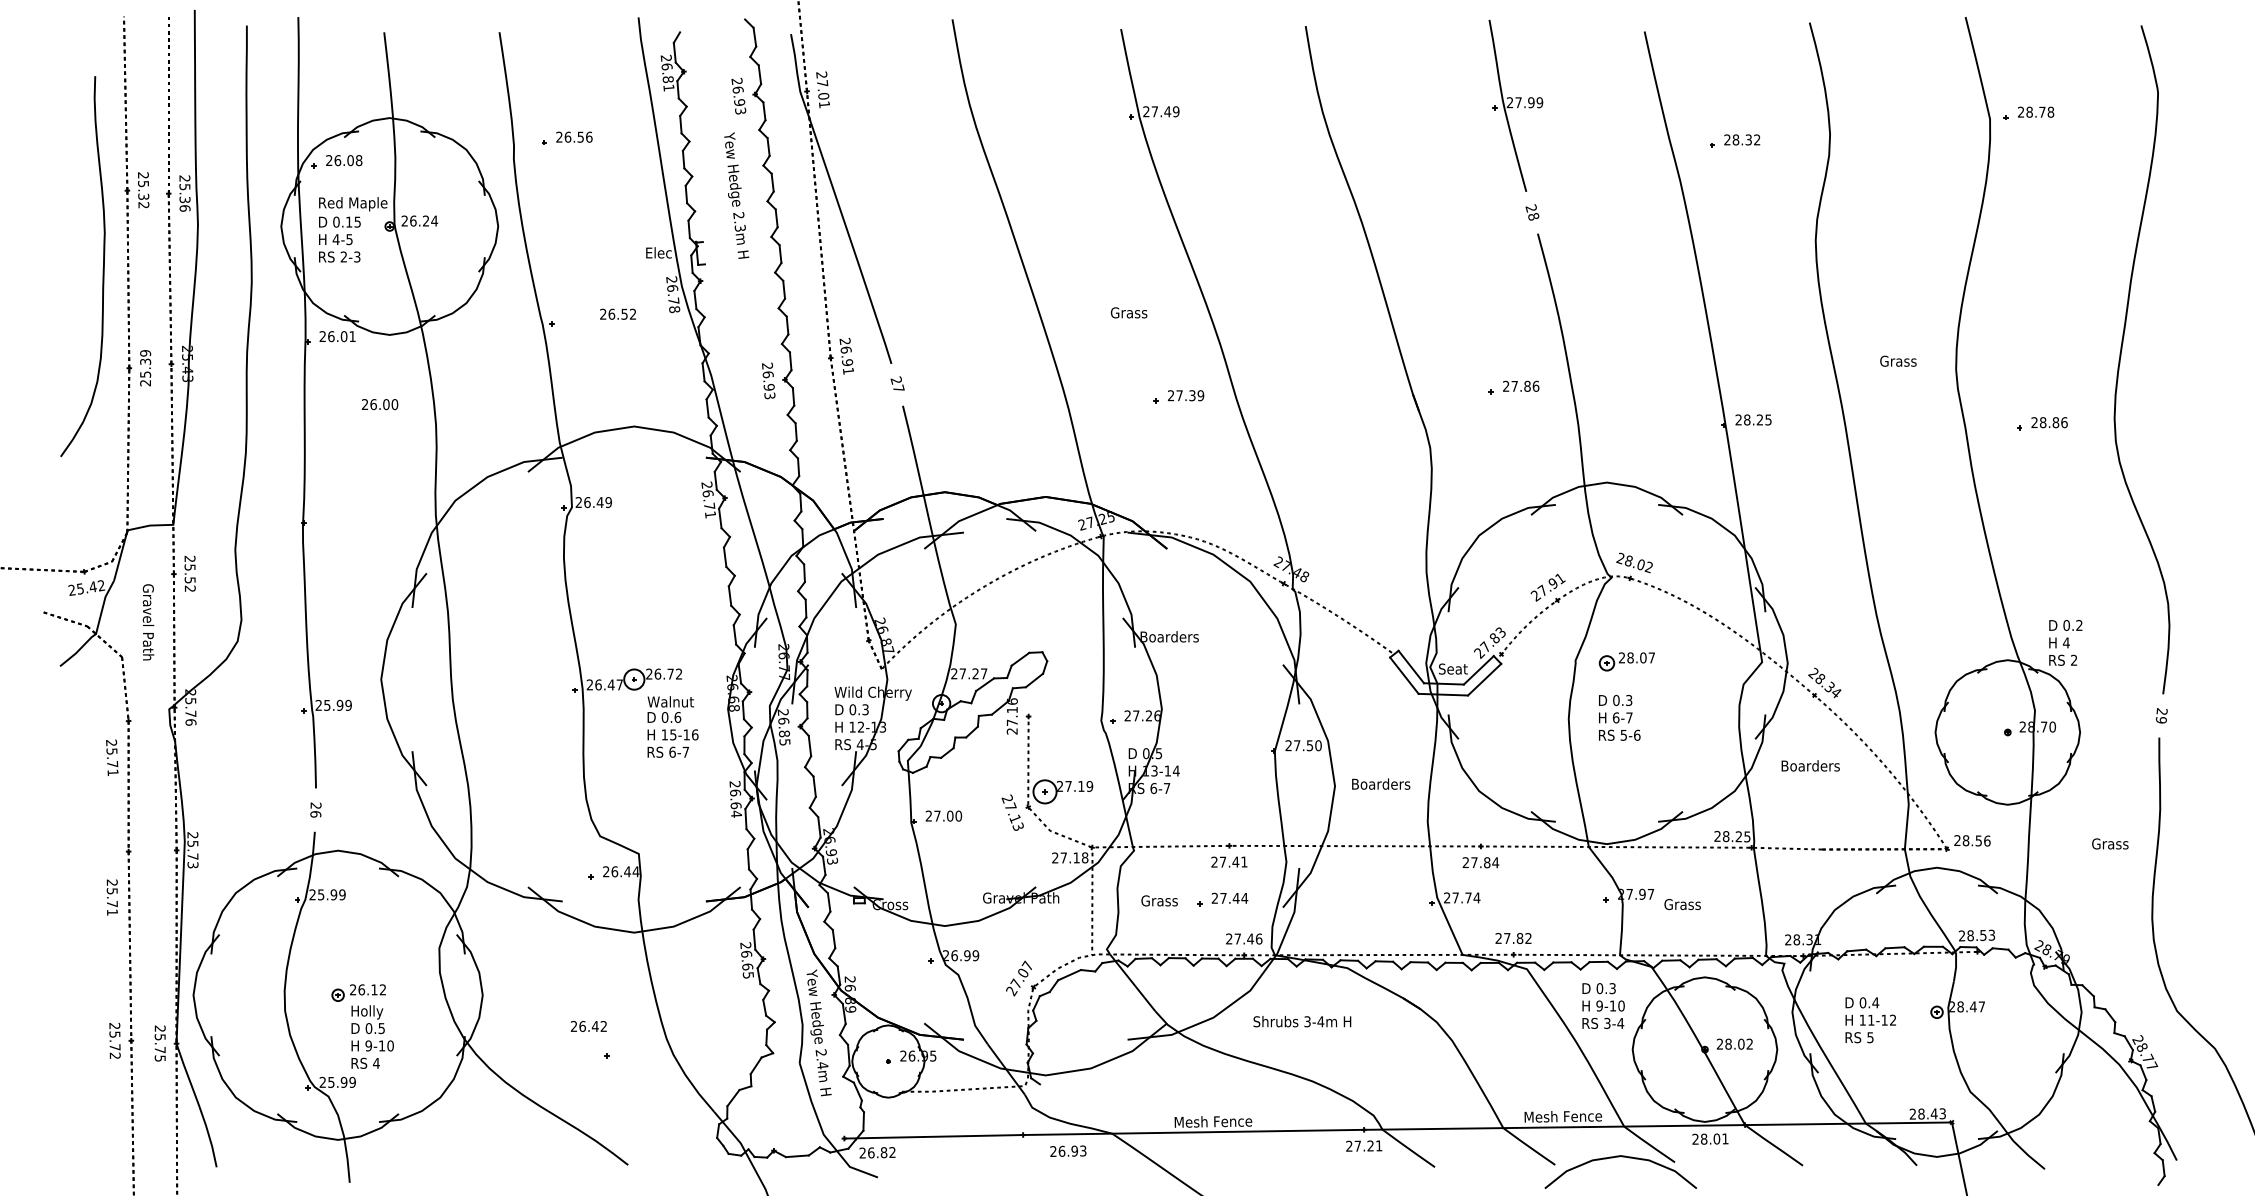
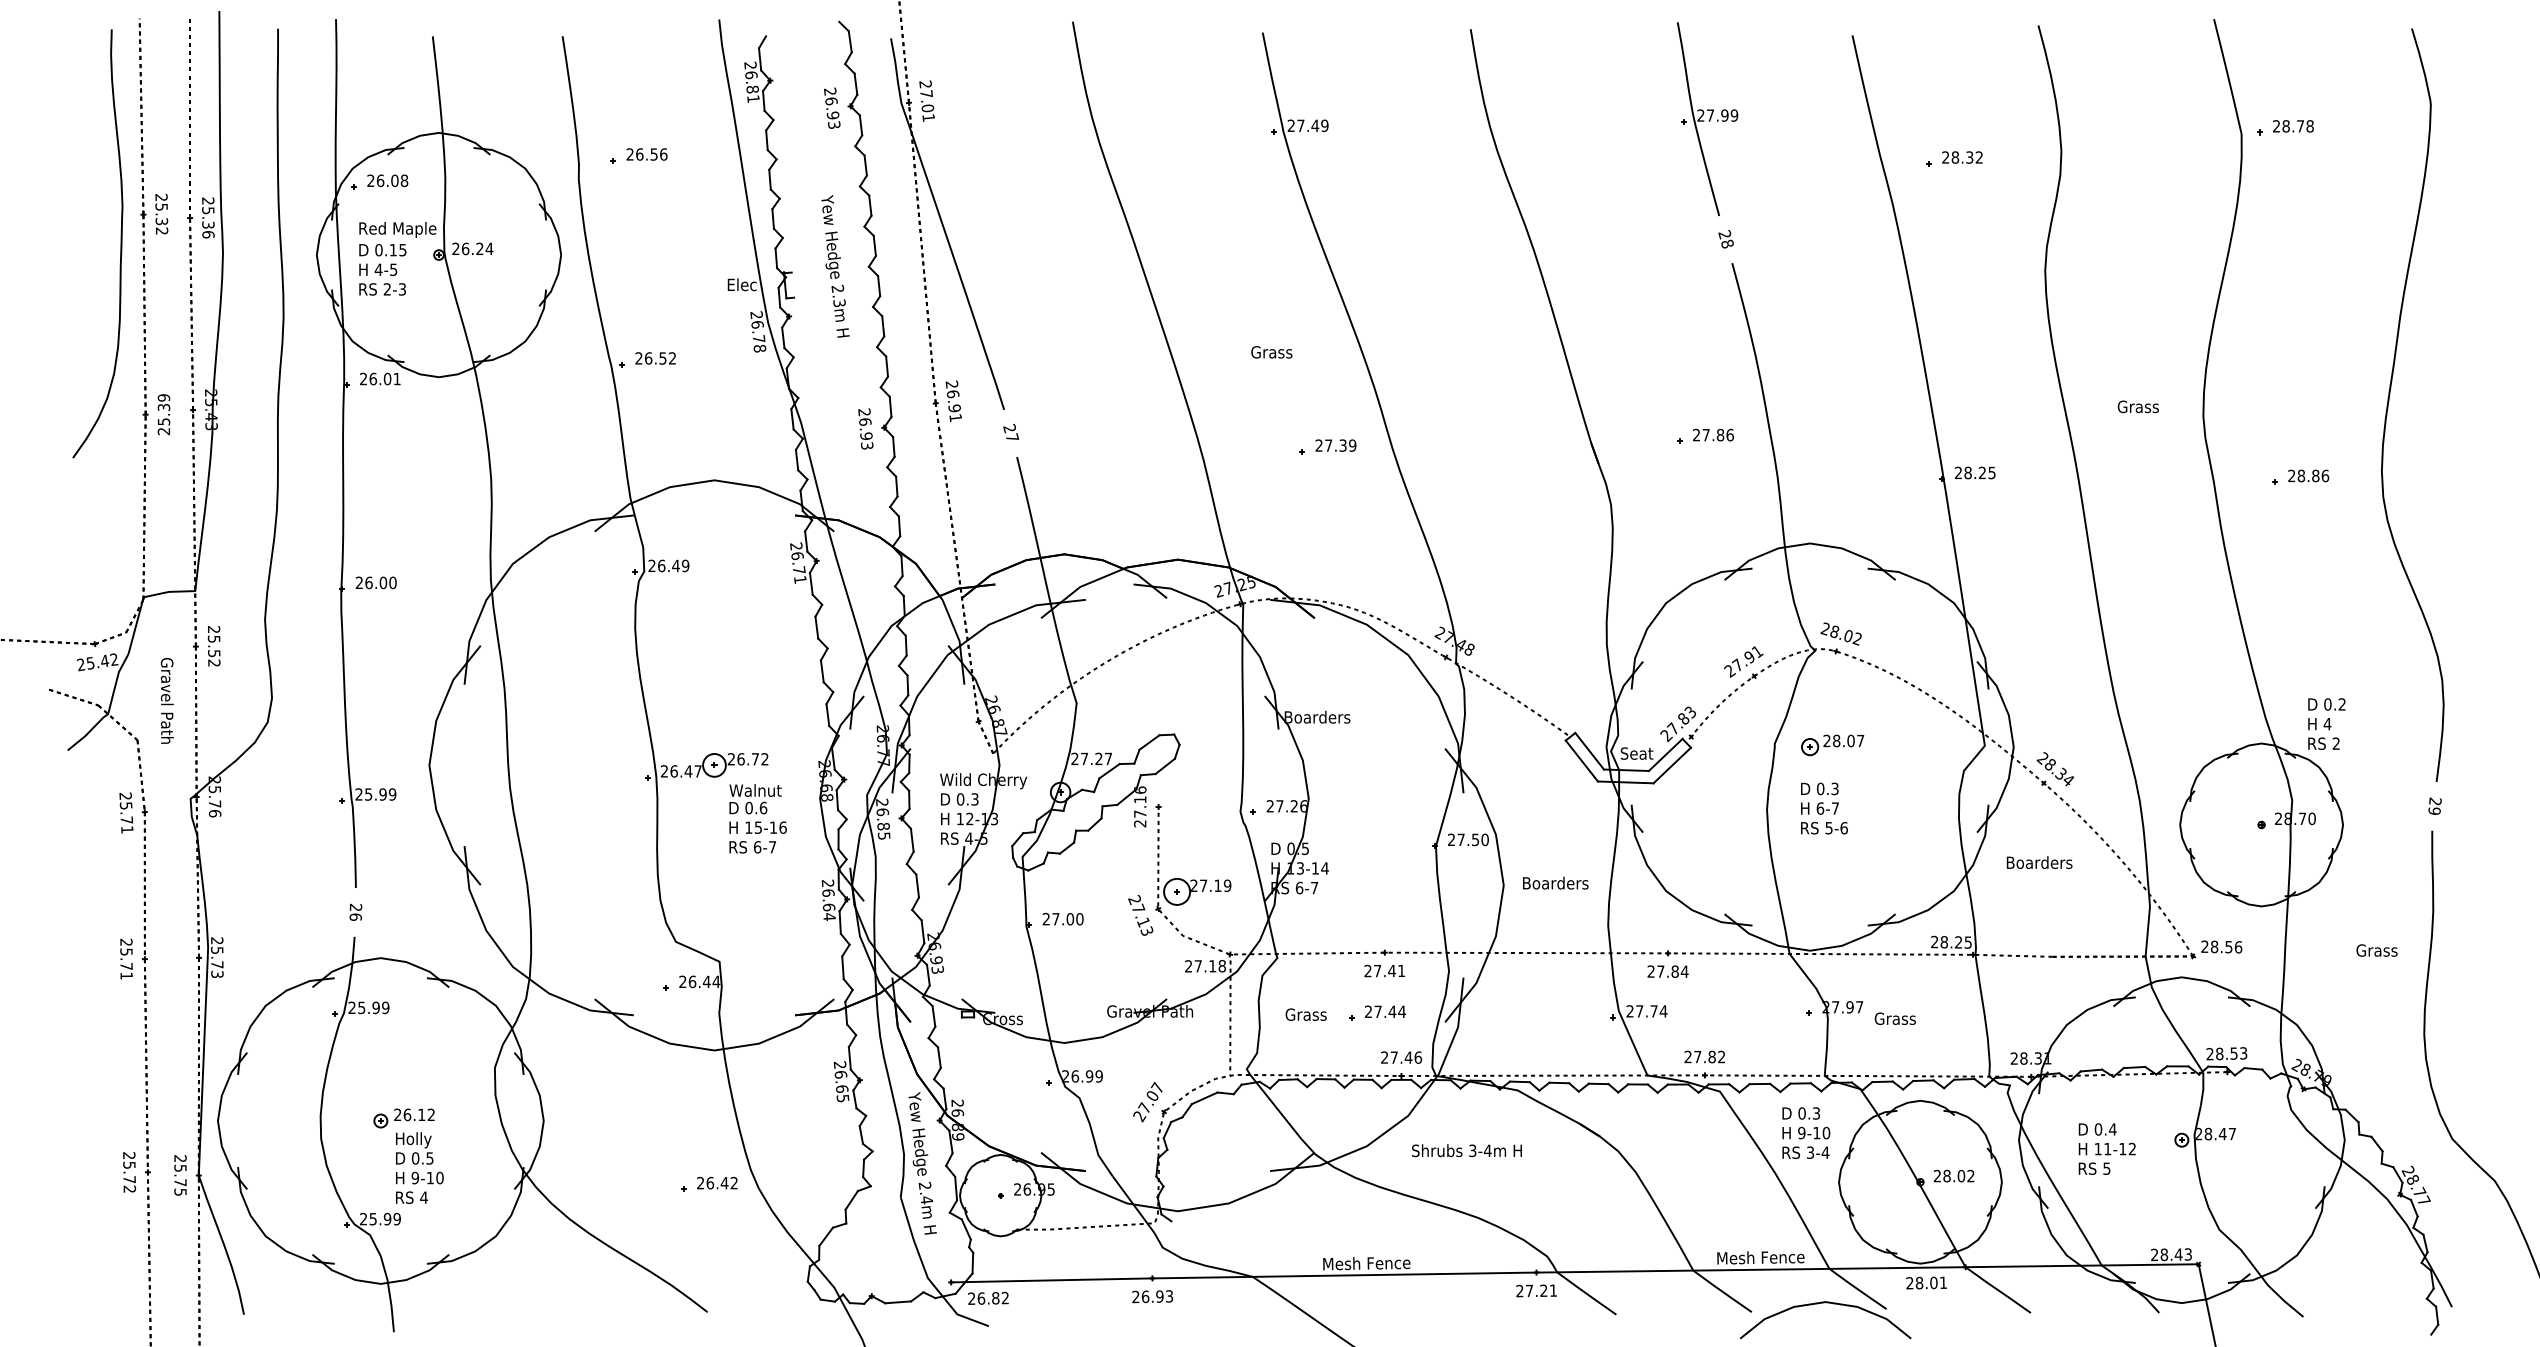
text: (736, 195) -> (835, 266), moved
curve: (102, 268) -> (119, 246), moved
text: (617, 313) -> (654, 357), moved
text: (379, 404) -> (375, 582), moved
text: (112, 757) -> (126, 812), moved
text: (111, 897) -> (125, 959), moved
text: (588, 1026) -> (716, 1183), moved
text: (1068, 1150) -> (1152, 1295), moved

